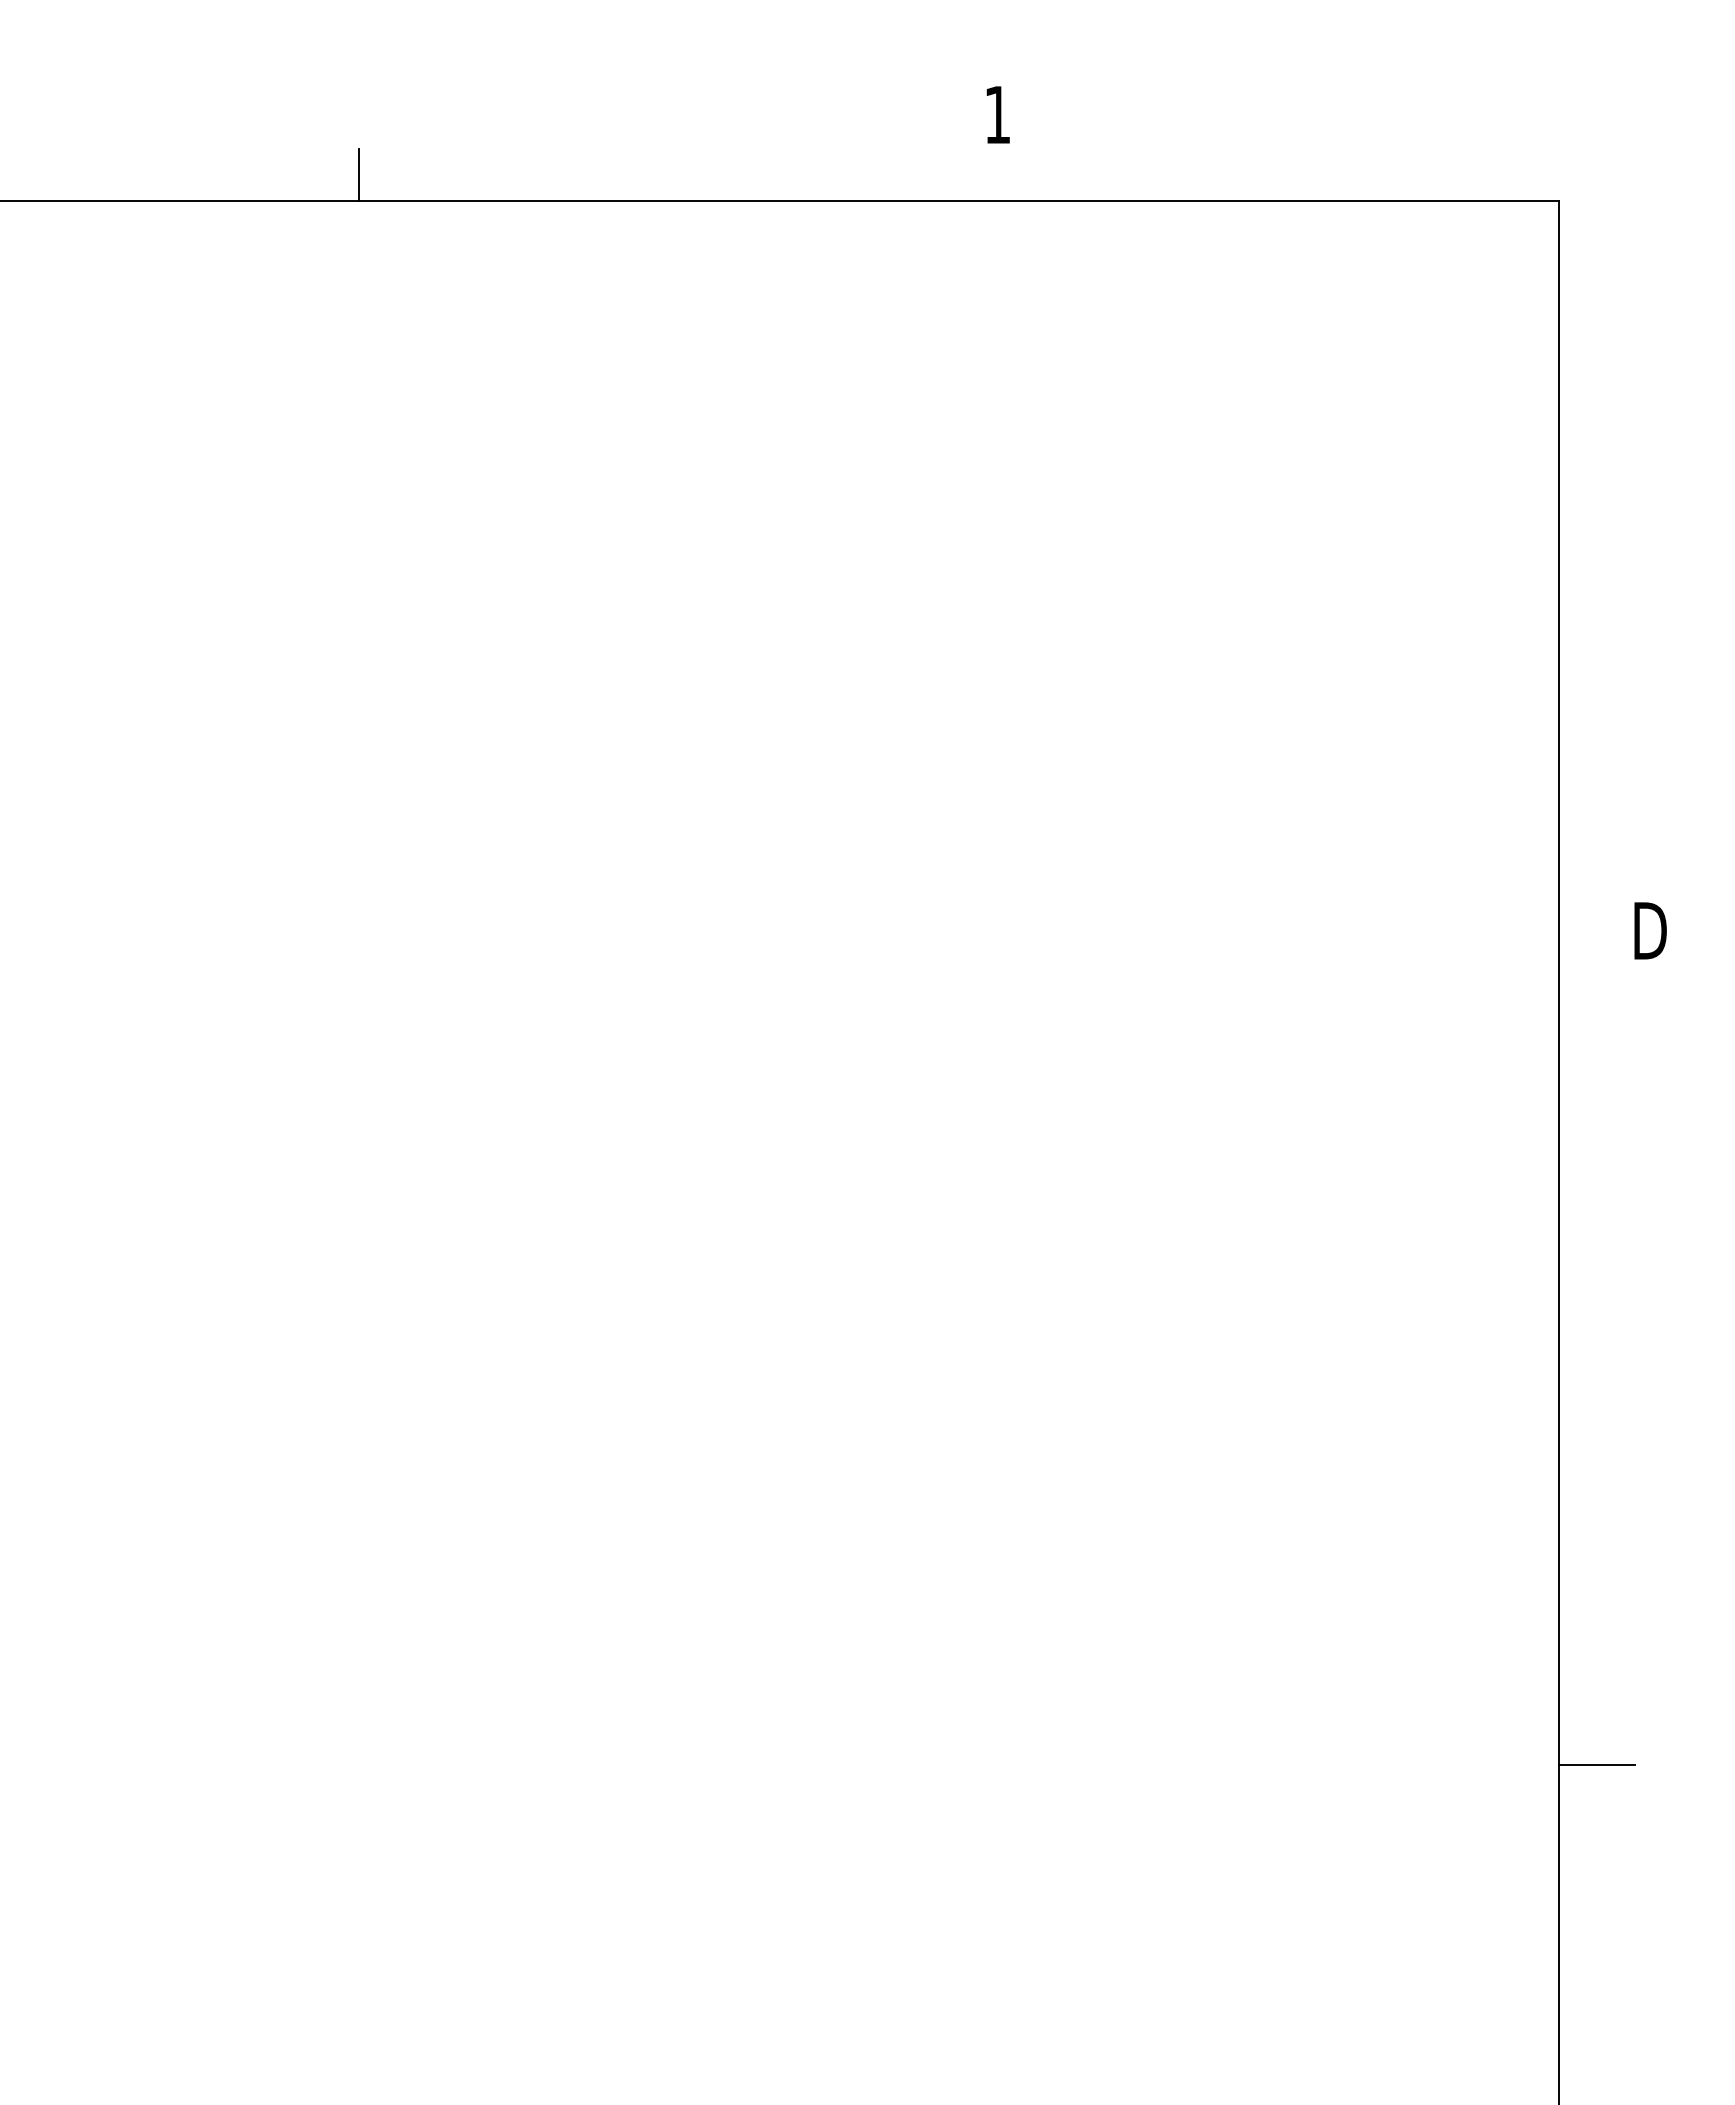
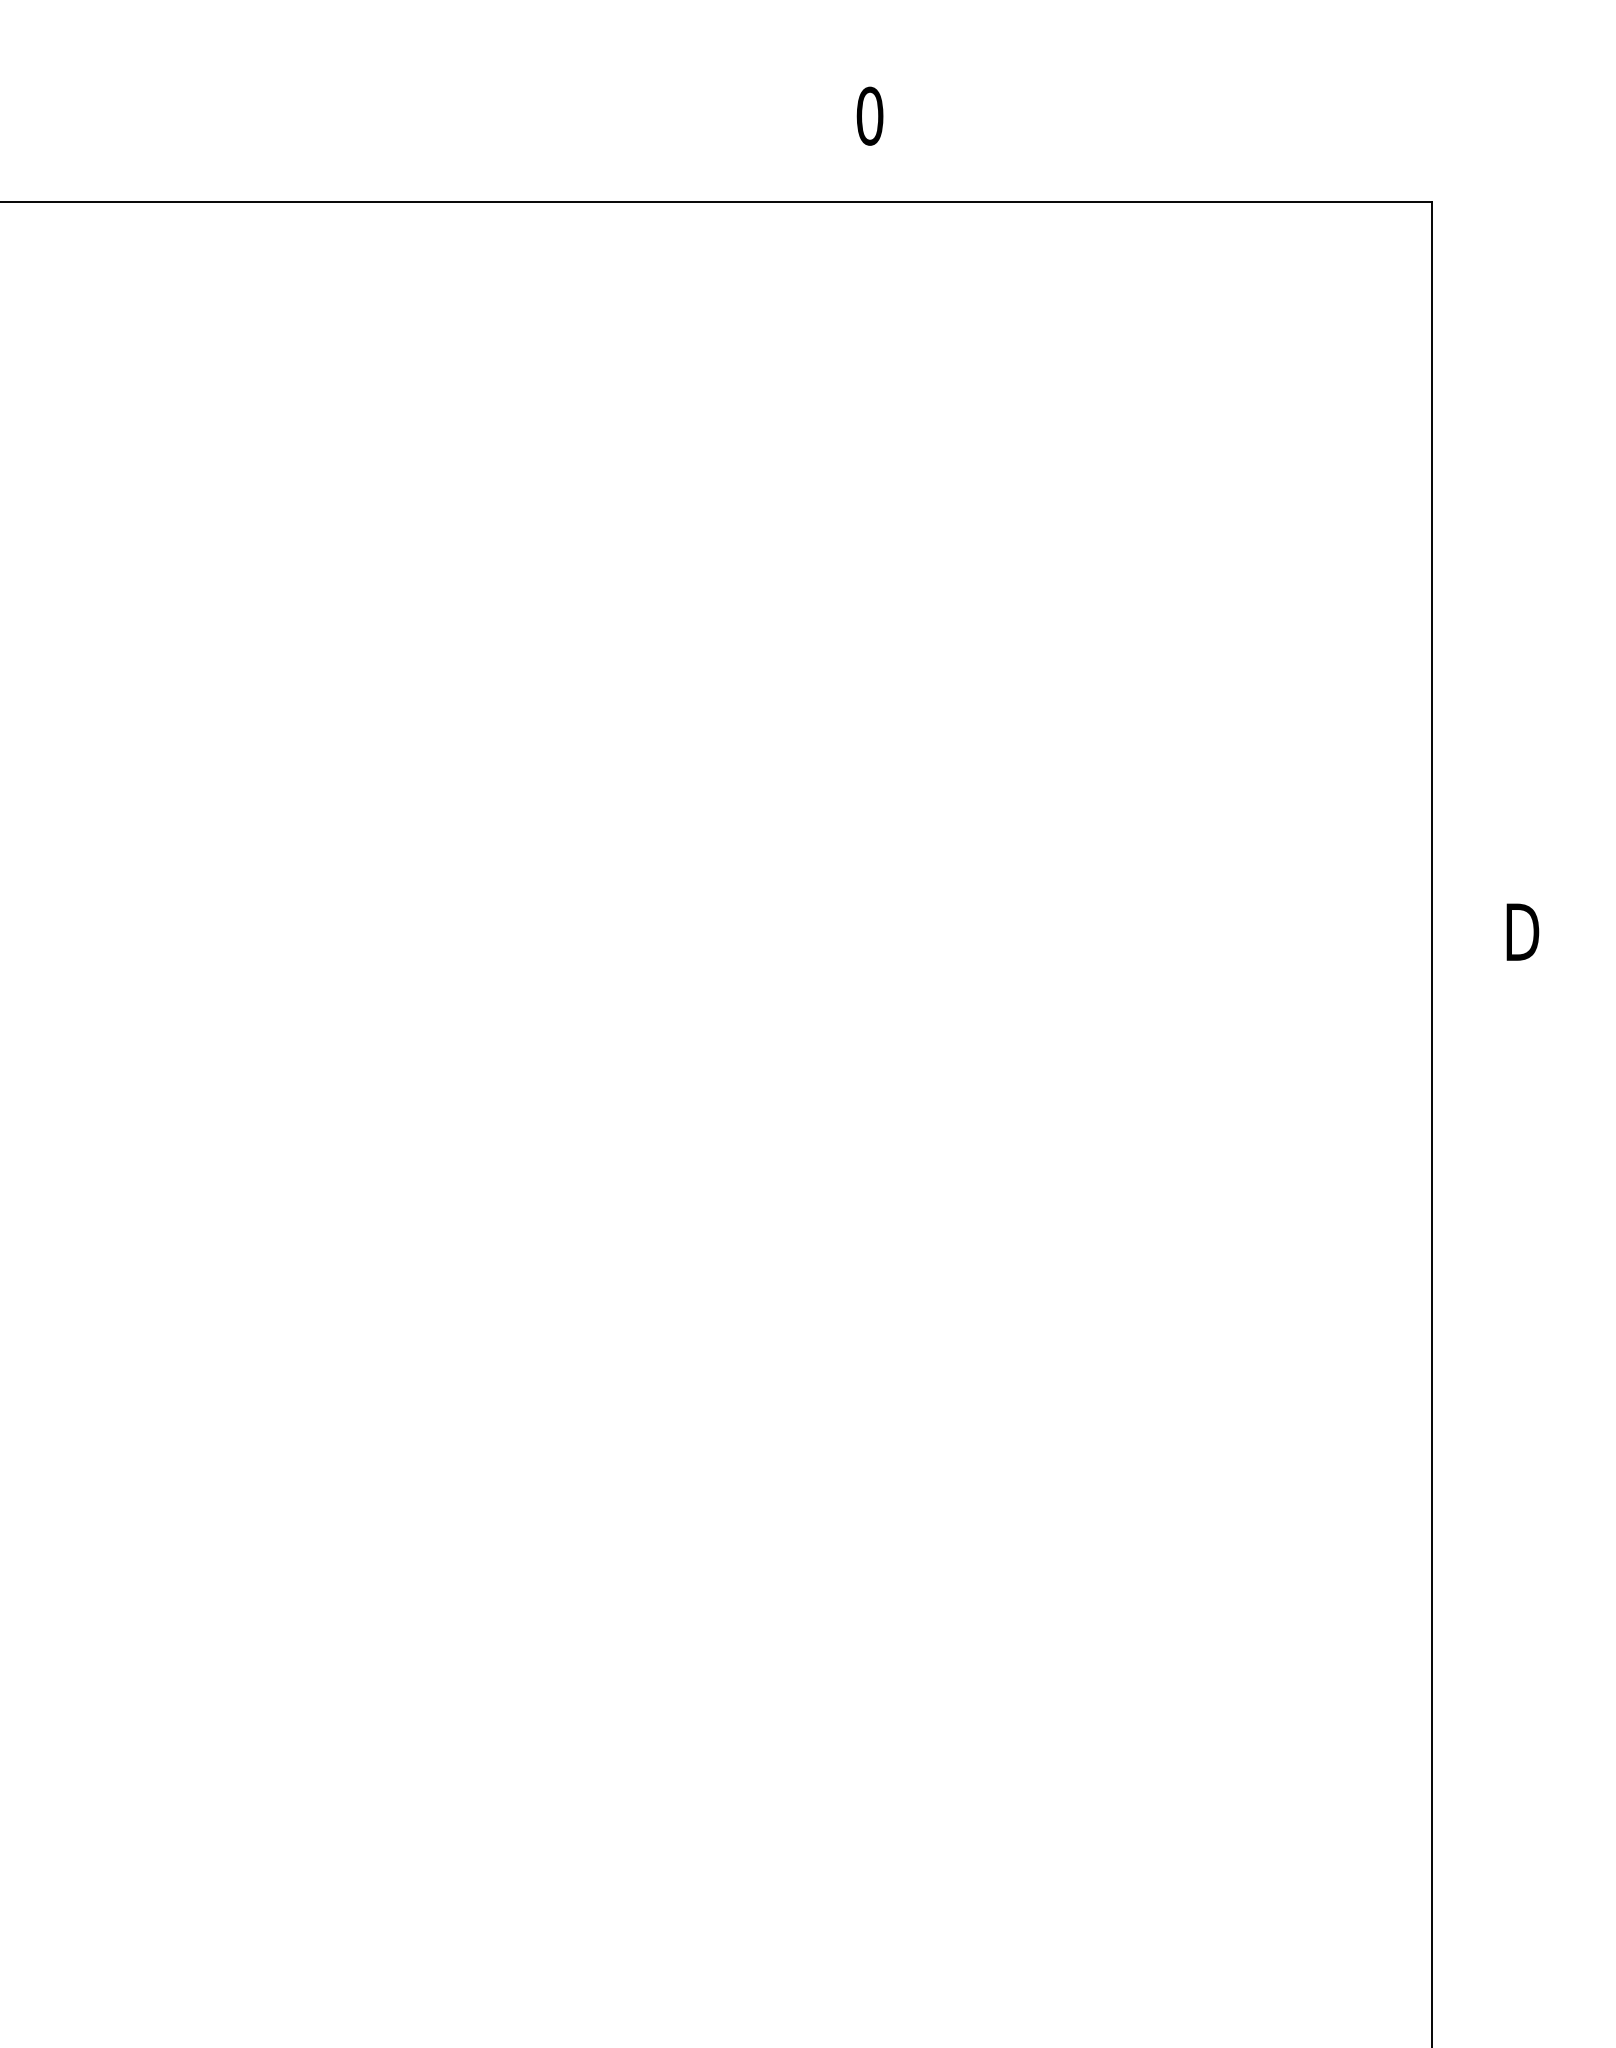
text: (997, 114) -> (869, 115), 1 -> 0
line: (359, 174) -> (231, 175), removed
line: (1597, 1765) -> (1469, 1766), removed

